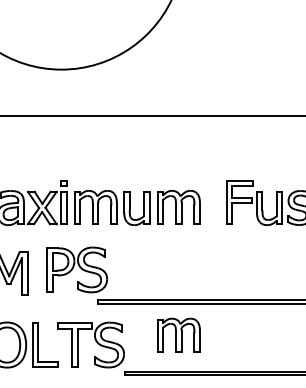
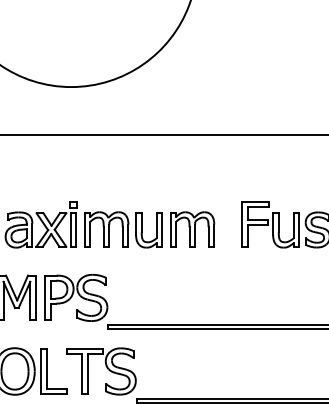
part: (77, 269) -> (76, 297), moved
part: (178, 335) -> (192, 361), removed

